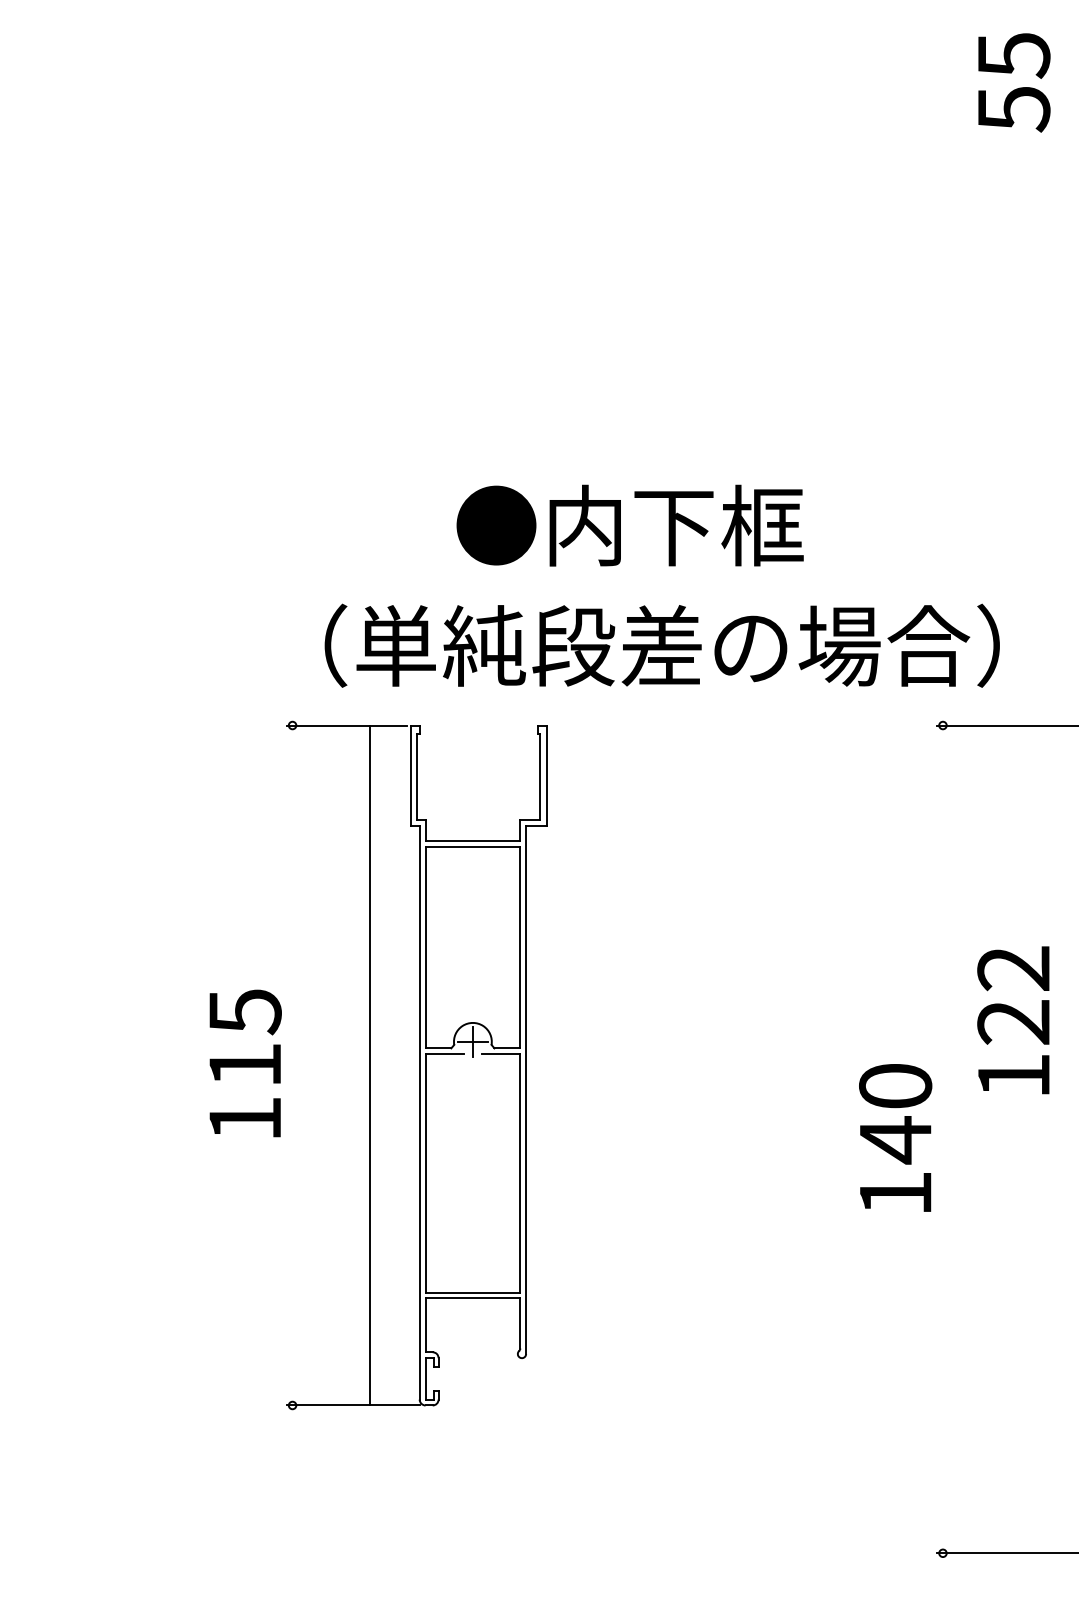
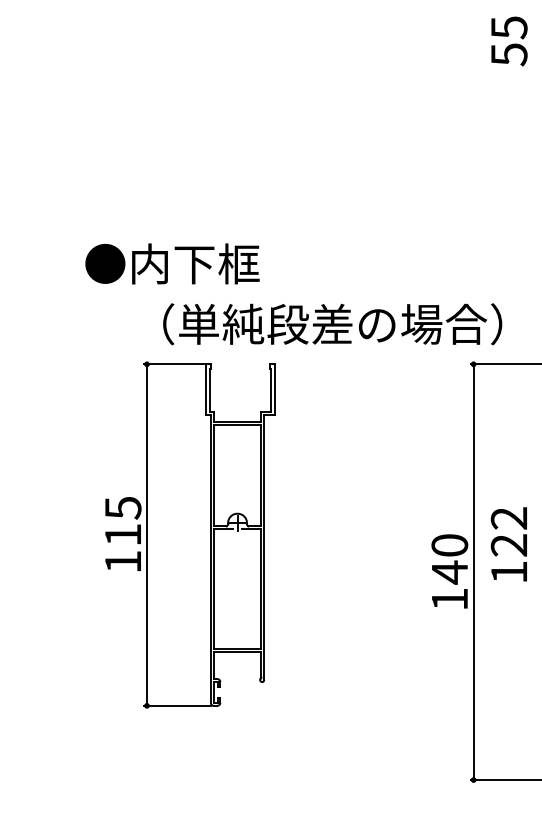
text: (630, 524) -> (172, 263), moved
text: (1012, 1020) -> (508, 544), moved
line: (369, 1064) -> (146, 534), moved
line: (942, 1140) -> (473, 572), added

